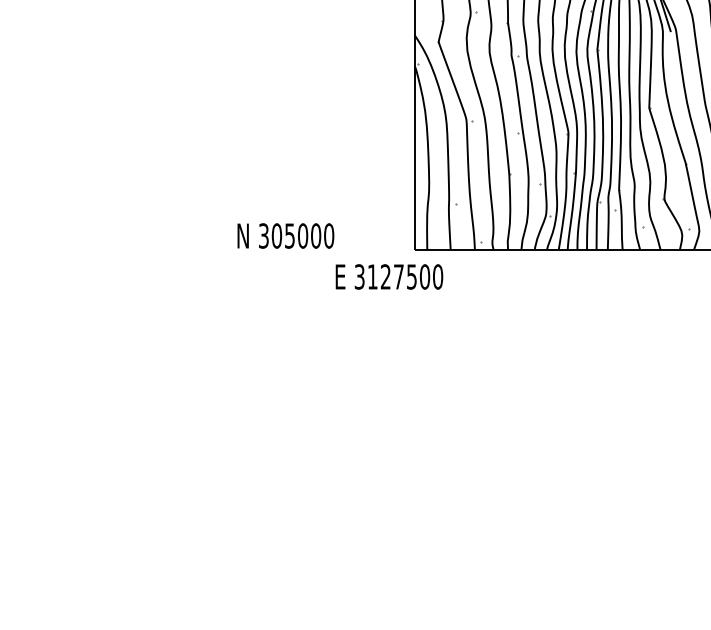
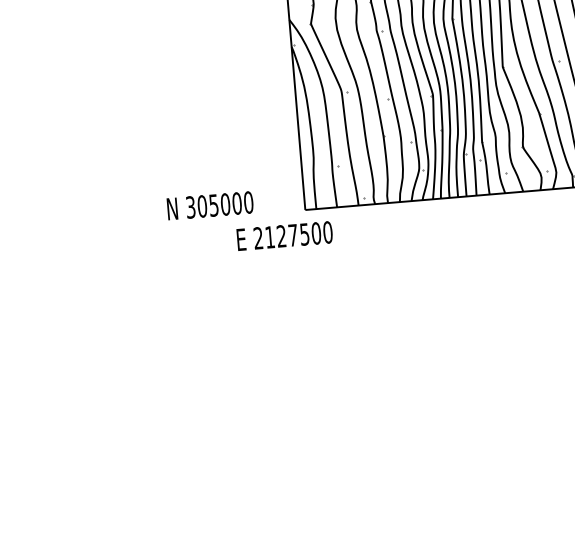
text: (285, 235) -> (209, 205), moved
text: (359, 276) -> (258, 237), 3127500 -> 2127500

